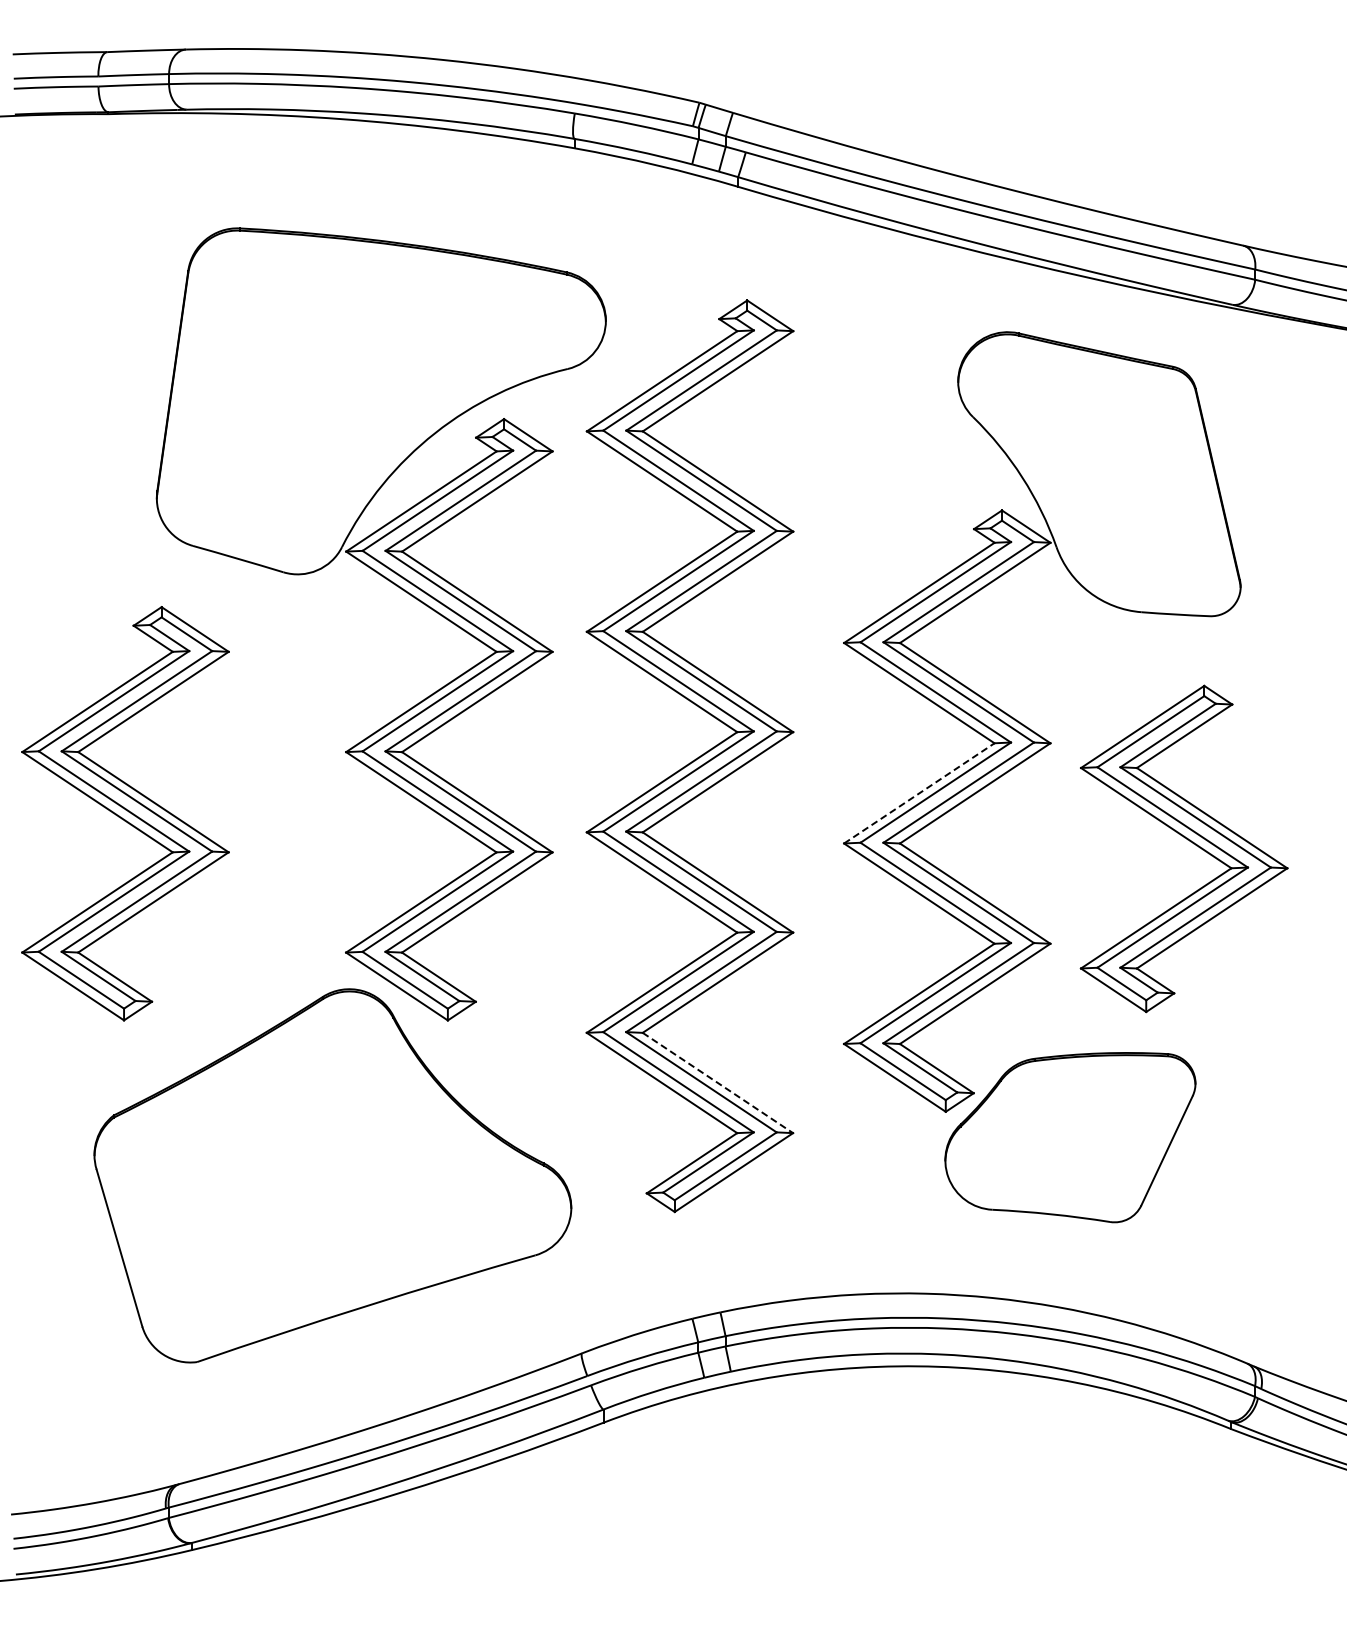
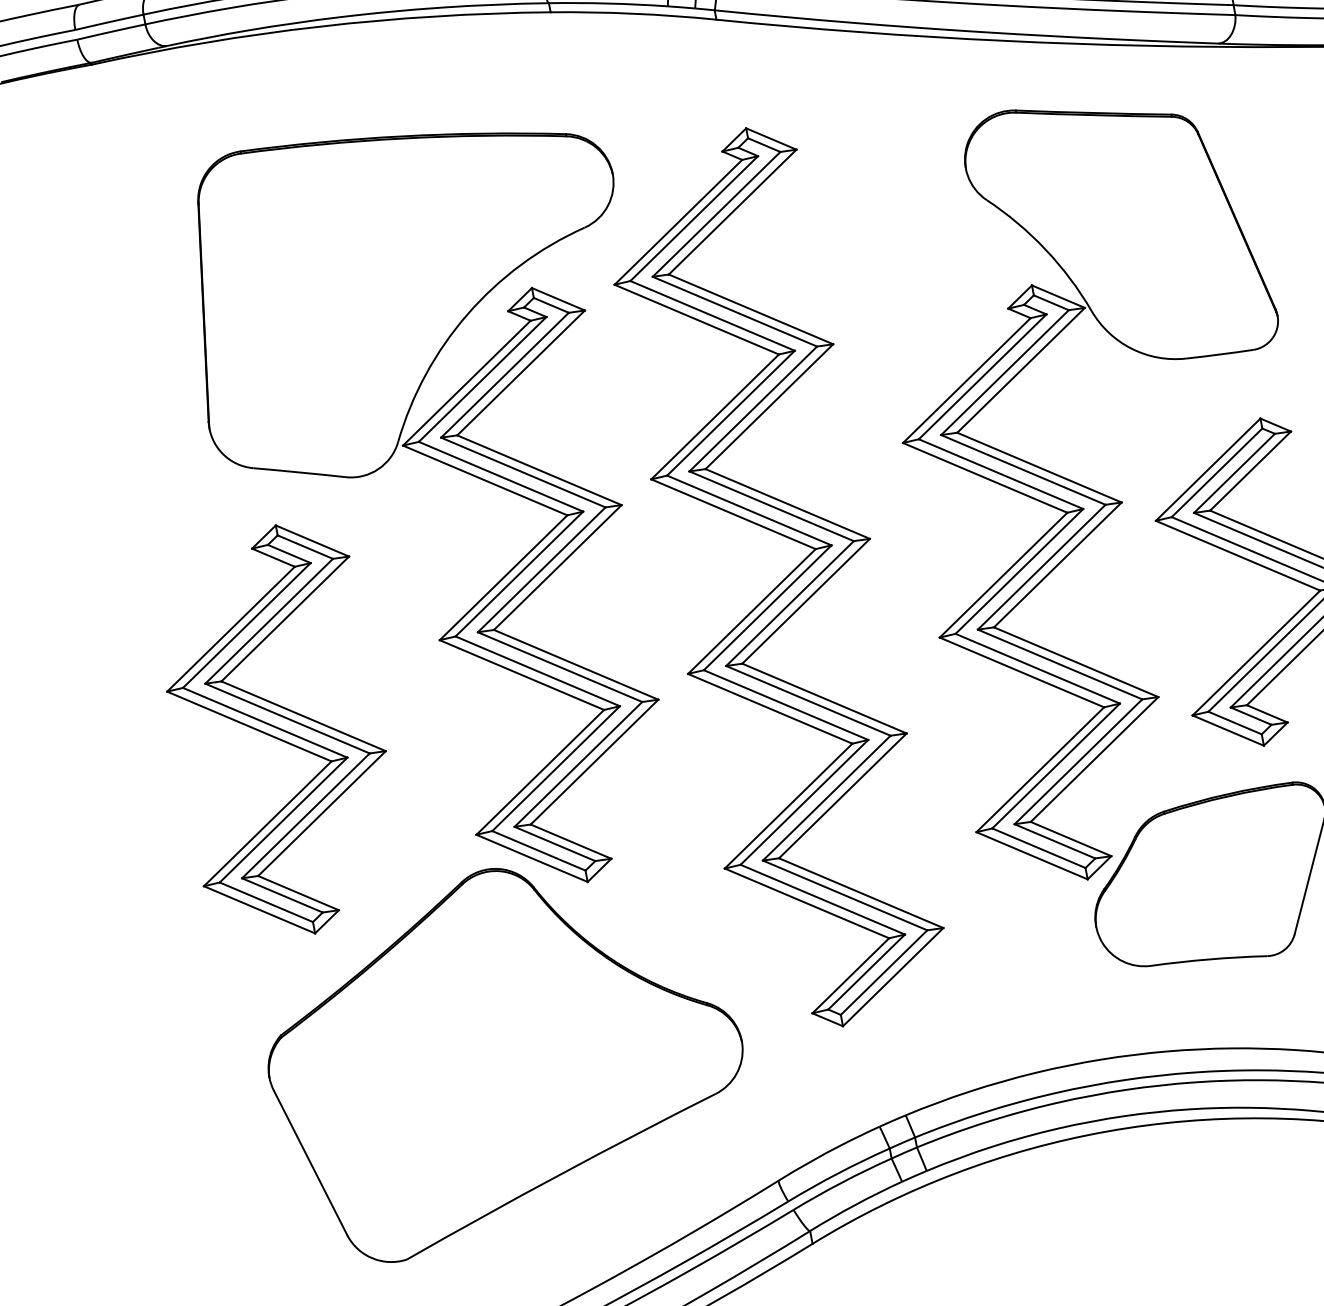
line: (919, 793) -> (1003, 575), dashed -> solid
part: (125, 813) -> (278, 732), moved
line: (718, 1083) -> (861, 893), dashed -> solid

